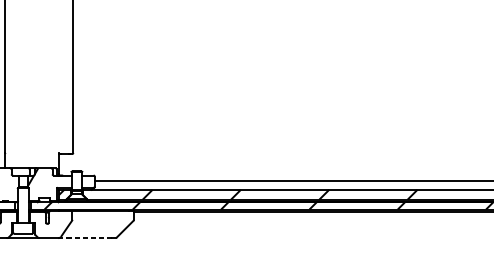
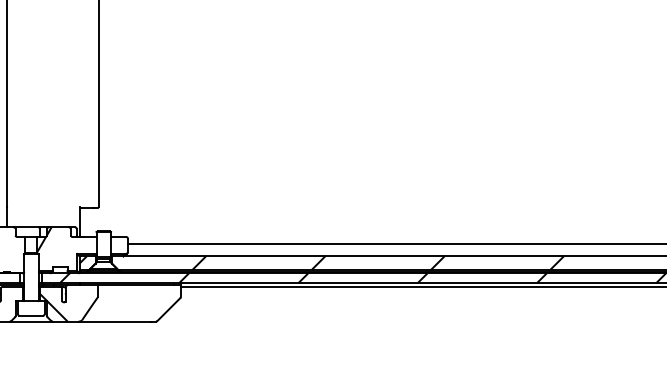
hatch: (39, 227) -> (53, 307), added
line: (85, 238) -> (115, 321), dashed -> solid

